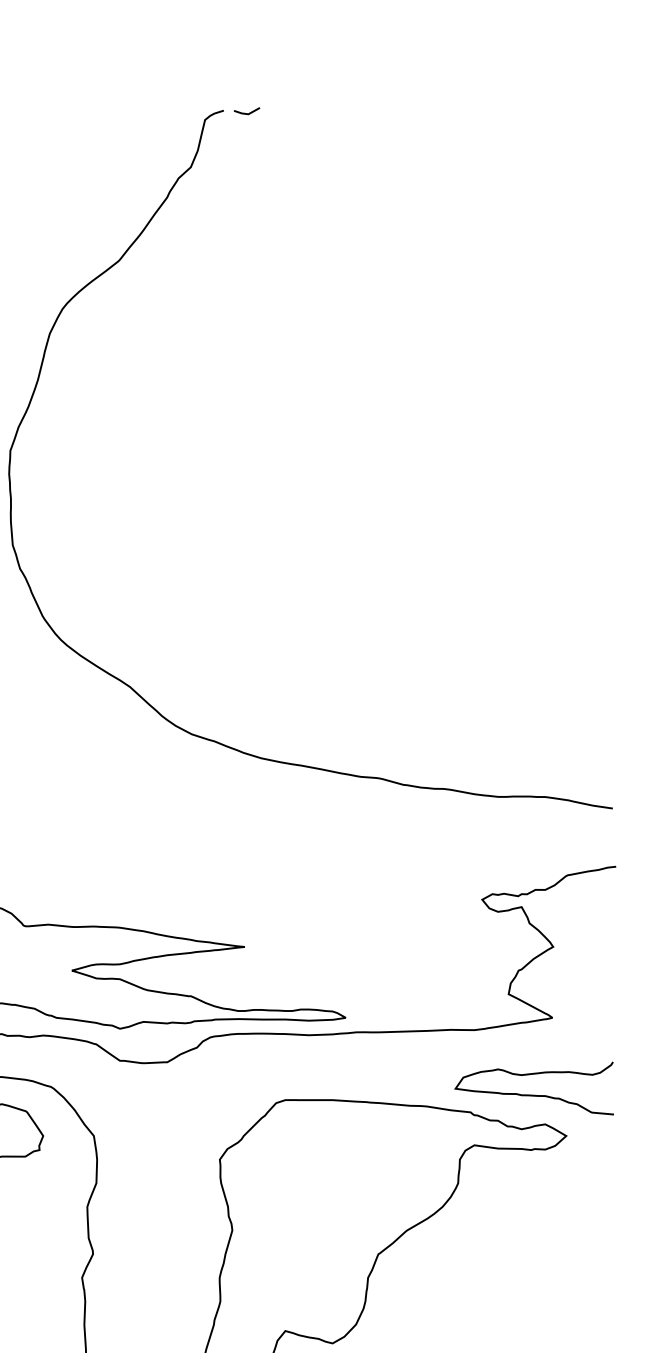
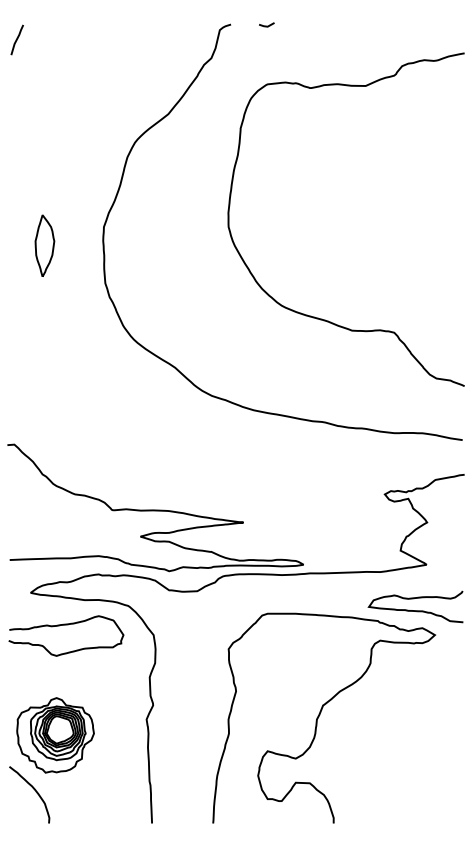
line: (246, 112) -> (266, 25), moved
curve: (377, 604) -> (322, 318), added

